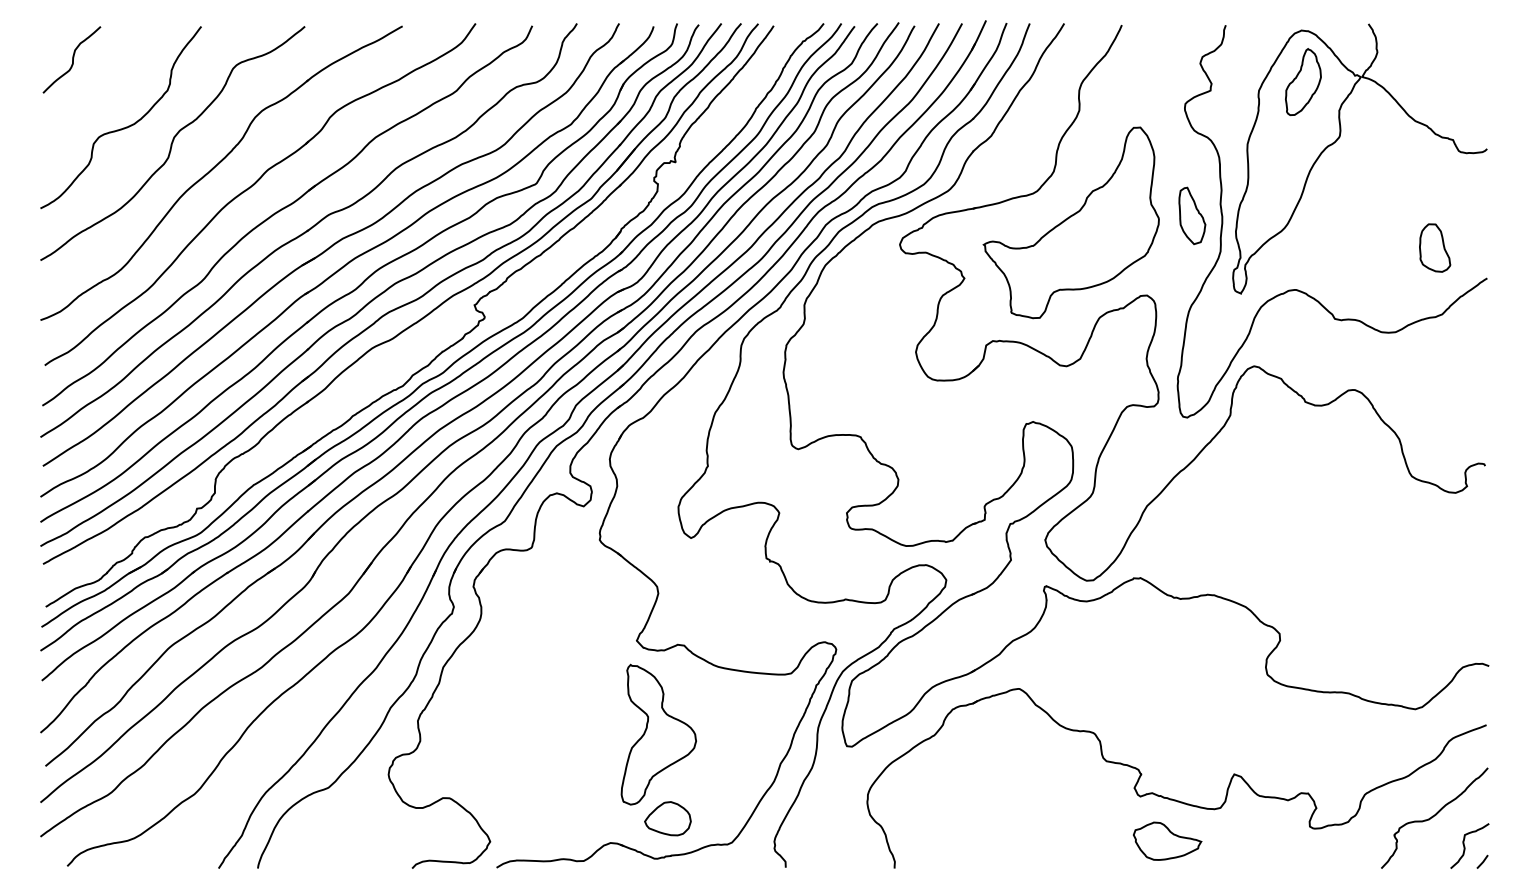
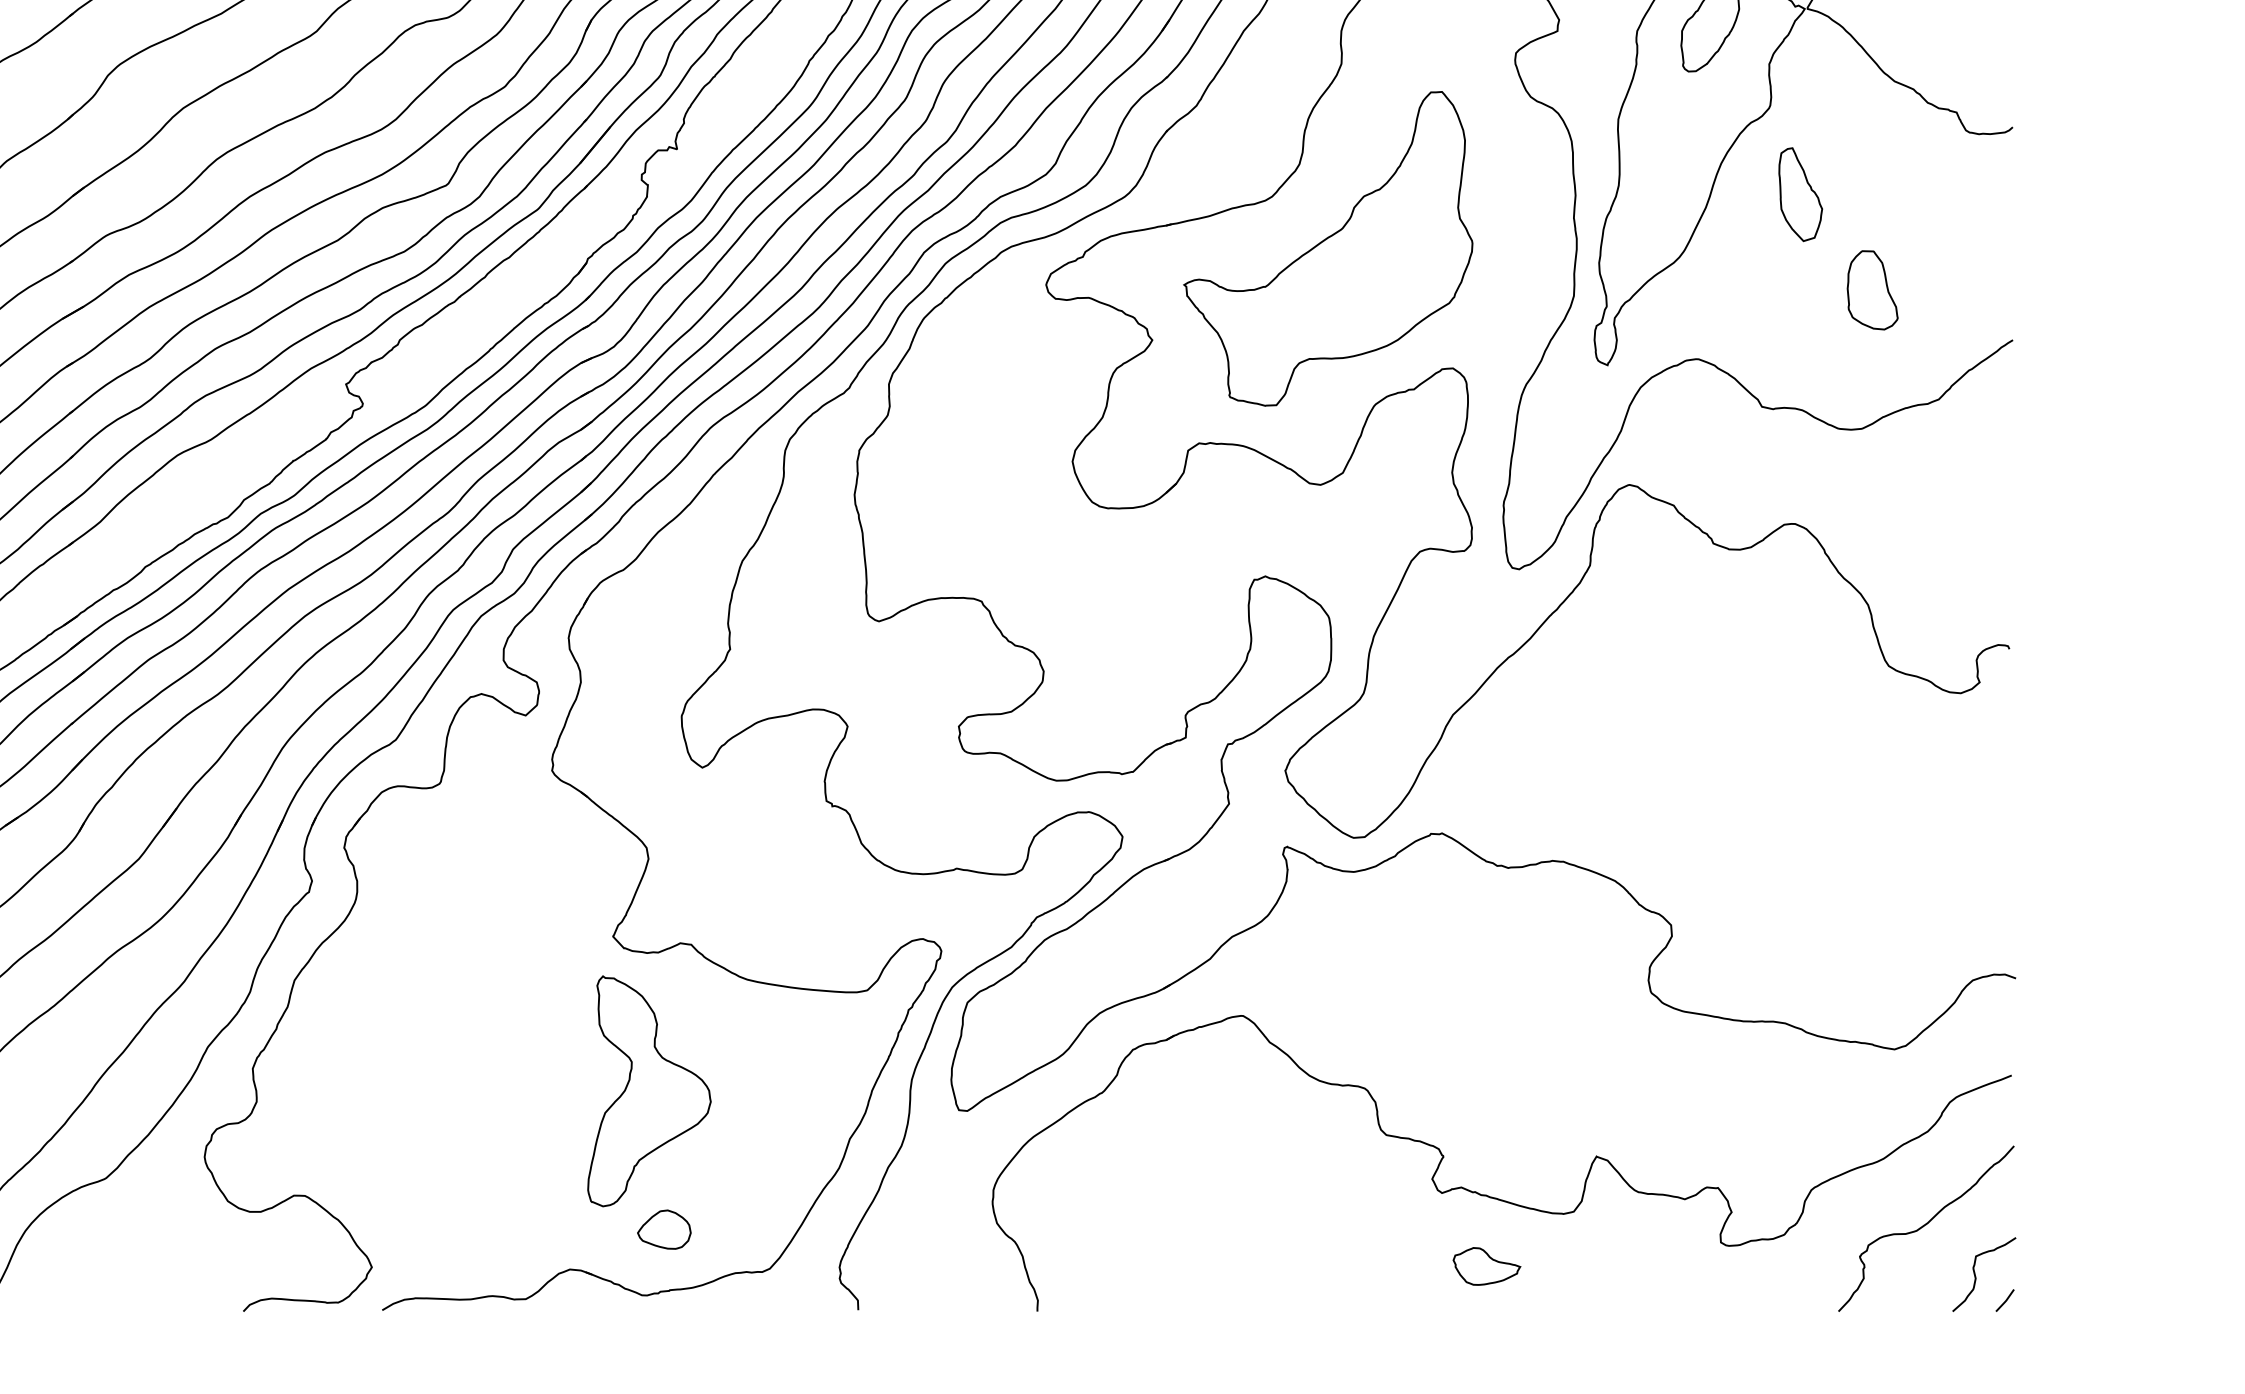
part: (1192, 215) -> (1800, 193), moved
part: (1435, 247) -> (1873, 289), moved
part: (667, 818) -> (663, 1229), size x0.7
part: (1167, 840) -> (1486, 1265), size x0.6

